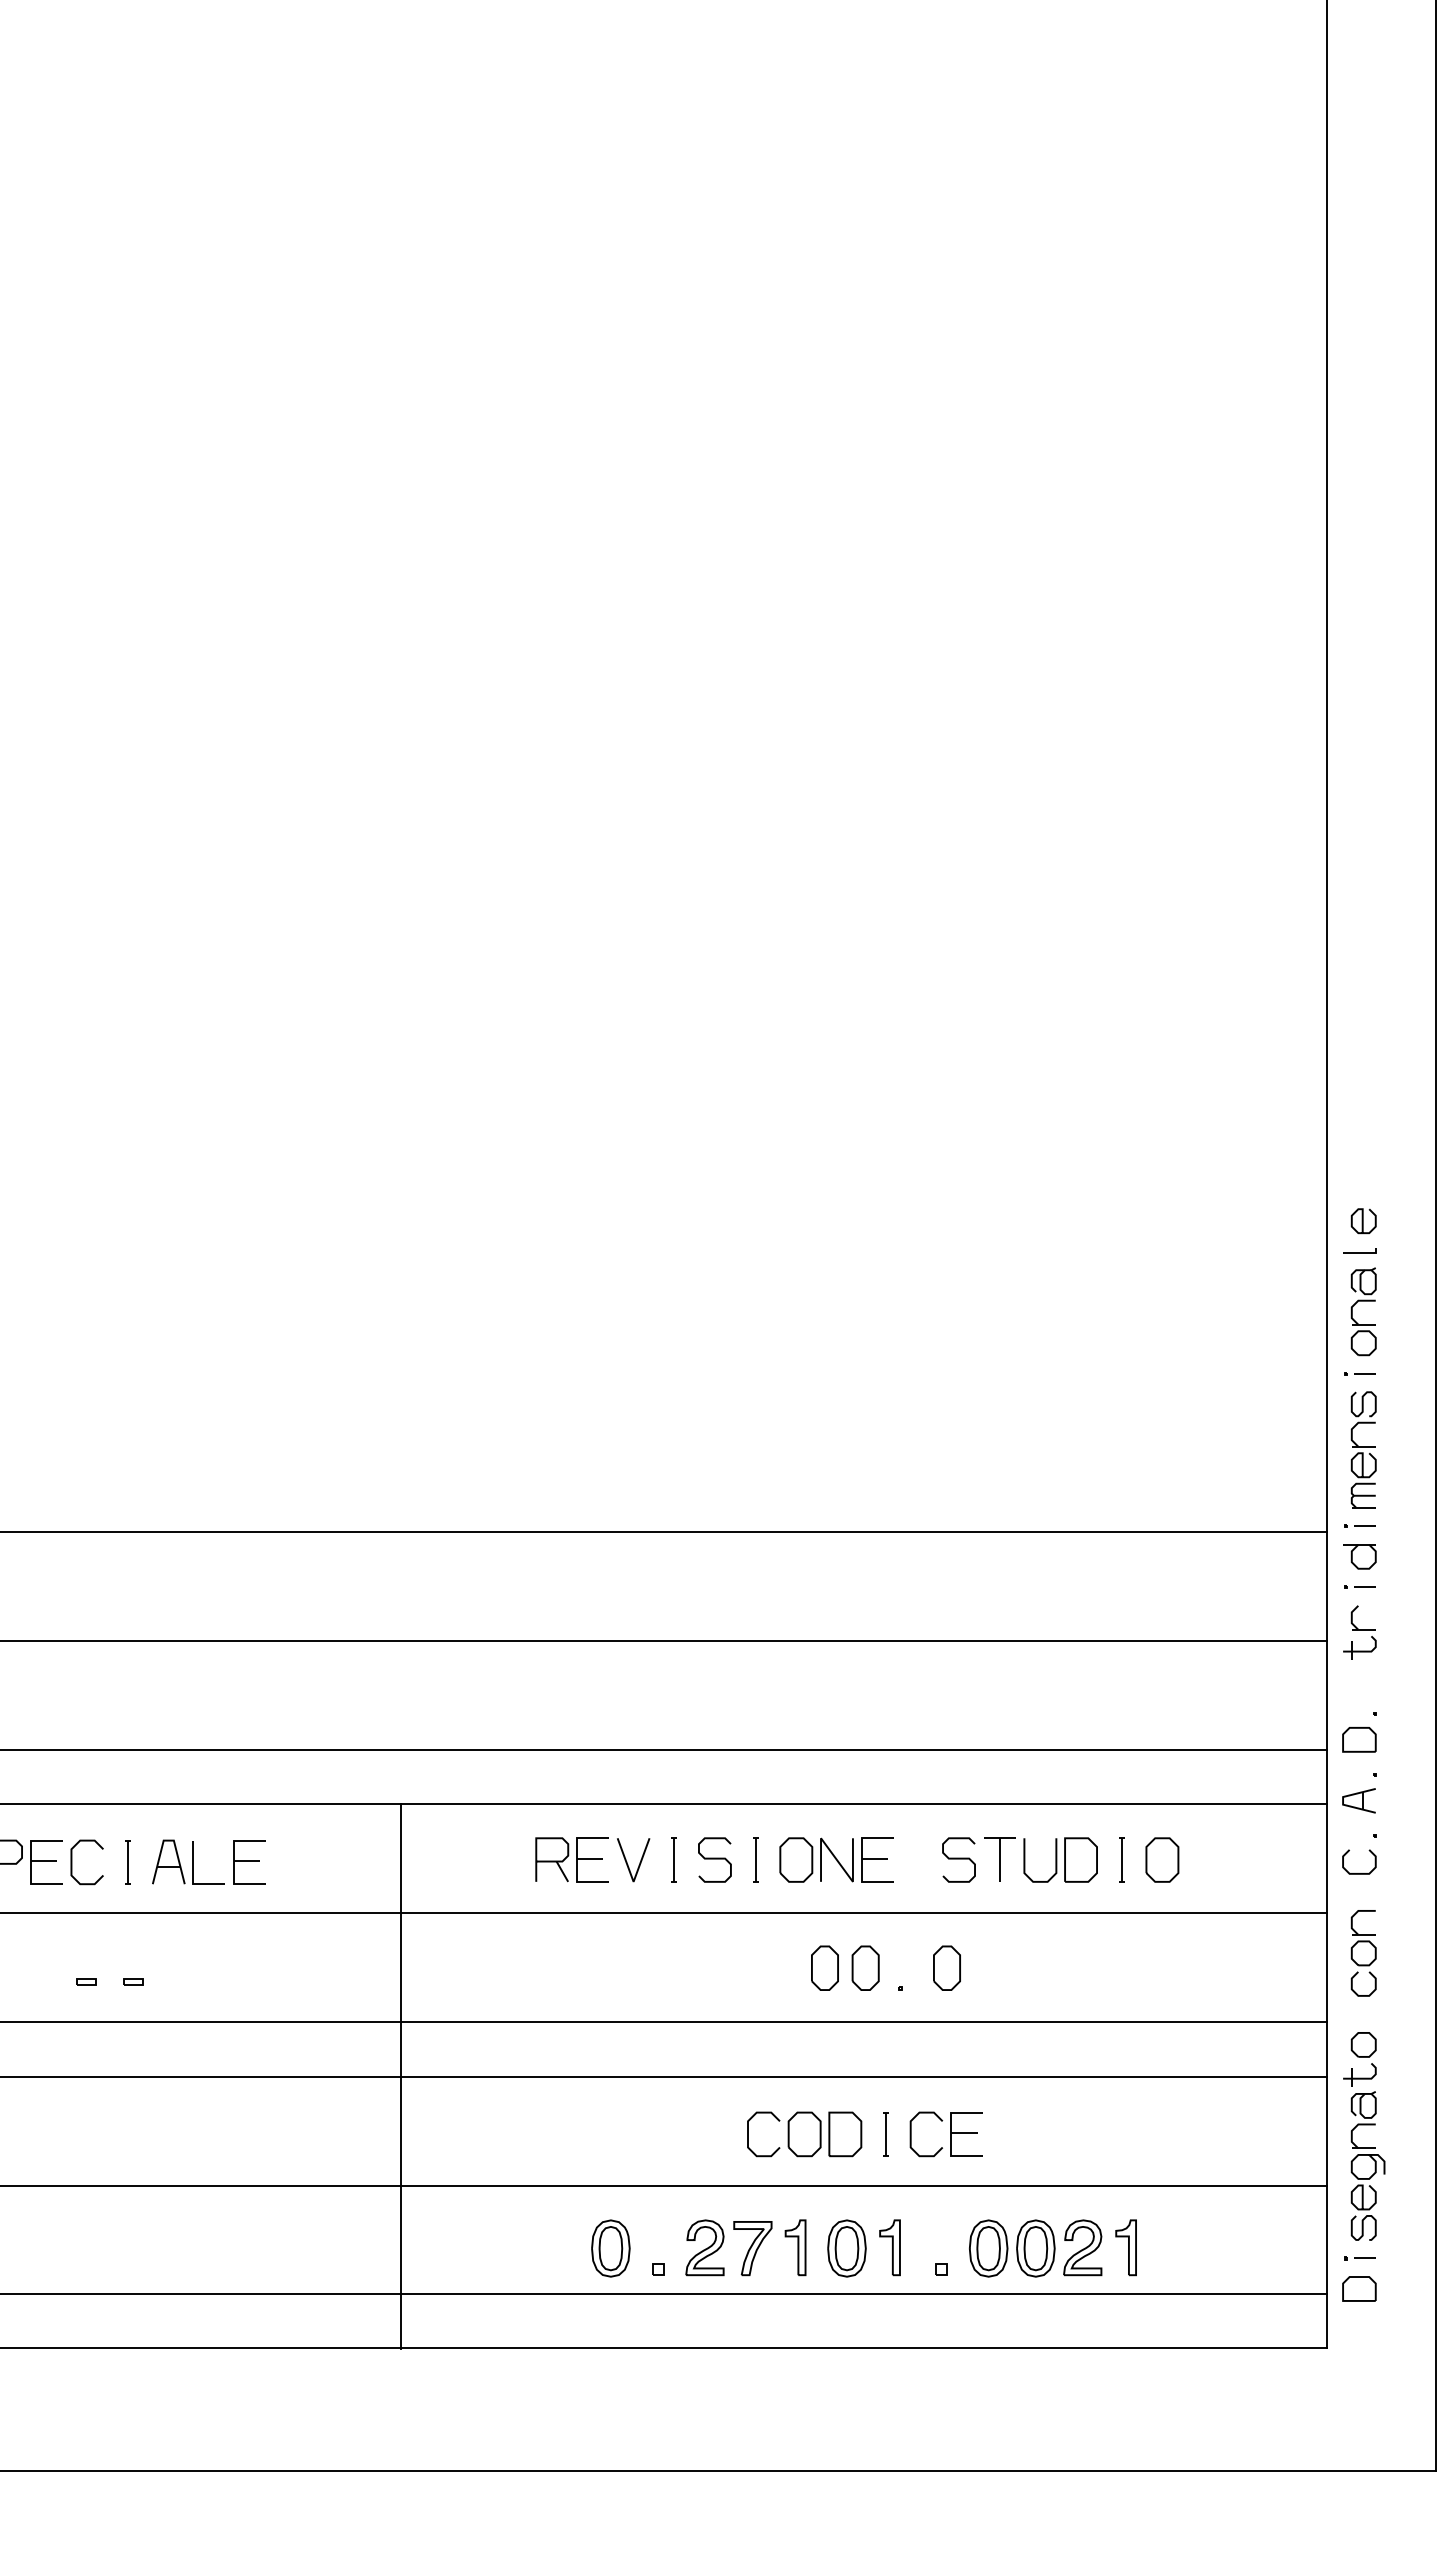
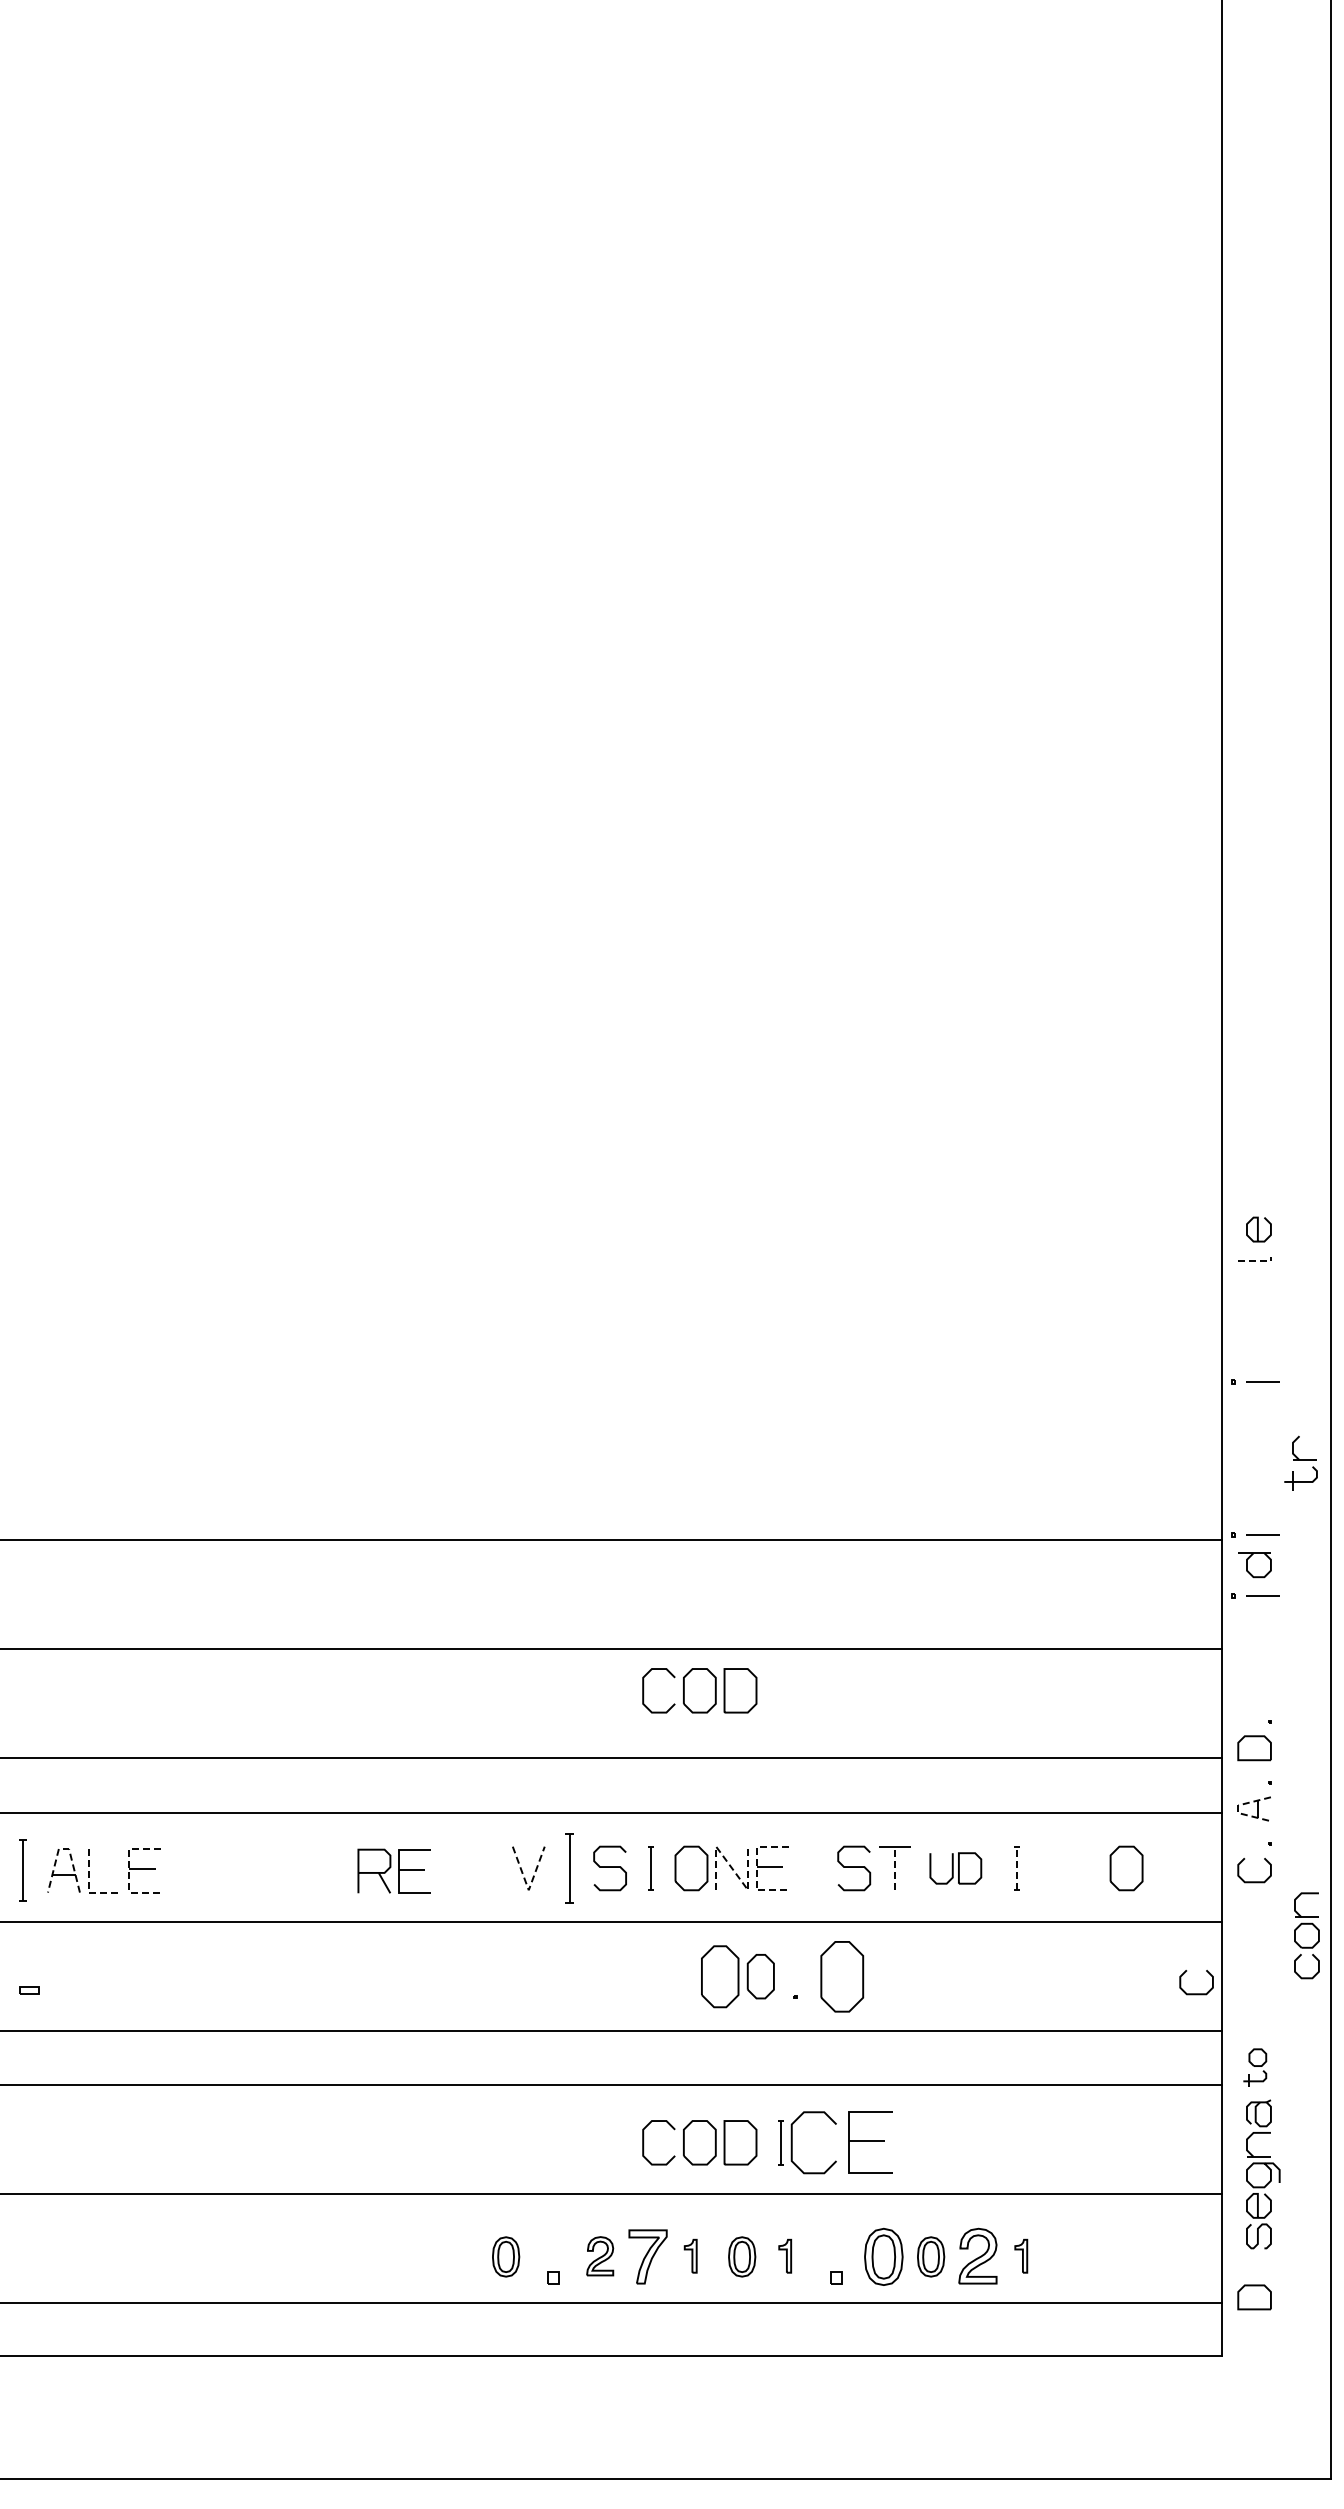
line: (1362, 1252) -> (1257, 1260), solid -> dashed
part: (1363, 1301) -> (1258, 1309), removed
part: (1359, 1373) -> (1254, 1381), size x1.6
part: (1363, 1449) -> (1258, 1457), removed
part: (1359, 1525) -> (1254, 1533), size x1.6
part: (1359, 1586) -> (1254, 1594), size x1.6
part: (1359, 1632) -> (1300, 1462), moved
part: (804, 1682) -> (699, 1690), added
line: (1343, 1800) -> (1238, 1808), solid -> dashed
line: (168, 1840) -> (63, 1848), solid -> dashed
part: (571, 1859) -> (393, 1870), moved
part: (673, 1859) -> (568, 1867), size x1.6
part: (1060, 1859) -> (955, 1867), size x0.7
part: (1162, 1859) -> (1126, 1867), moved
line: (837, 1860) -> (732, 1868), solid -> dashed
line: (861, 1860) -> (756, 1868), solid -> dashed
line: (999, 1860) -> (894, 1868), solid -> dashed
line: (1121, 1860) -> (1016, 1868), solid -> dashed
part: (127, 1862) -> (22, 1870), size x1.4
line: (234, 1862) -> (129, 1870), solid -> dashed
line: (193, 1879) -> (88, 1887), solid -> dashed
line: (633, 1881) -> (528, 1889), solid -> dashed
part: (1363, 1953) -> (1306, 1935), moved
part: (824, 1967) -> (719, 1975), size x1.4
part: (946, 1967) -> (841, 1975), size x1.6
curve: (1301, 1985) -> (1196, 1993), added
part: (1359, 2059) -> (1254, 2067), size x0.7
line: (400, 2076) -> (295, 2084), removed
part: (945, 2134) -> (840, 2142), size x1.4
part: (704, 2247) -> (599, 2255), size x0.7
part: (795, 2247) -> (690, 2255), size x0.6
part: (889, 2247) -> (784, 2255), size x0.6
part: (1125, 2247) -> (1020, 2255), size x0.6
part: (610, 2248) -> (505, 2256), size x0.7
part: (846, 2248) -> (741, 2256), size x0.7
part: (1035, 2248) -> (930, 2256), size x0.7
part: (1359, 2258) -> (1254, 2266), removed

